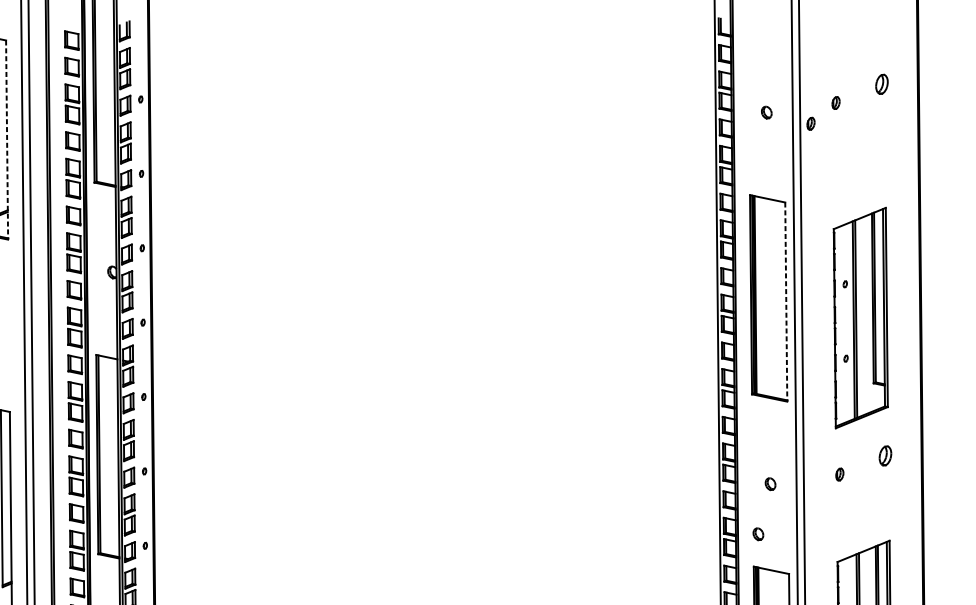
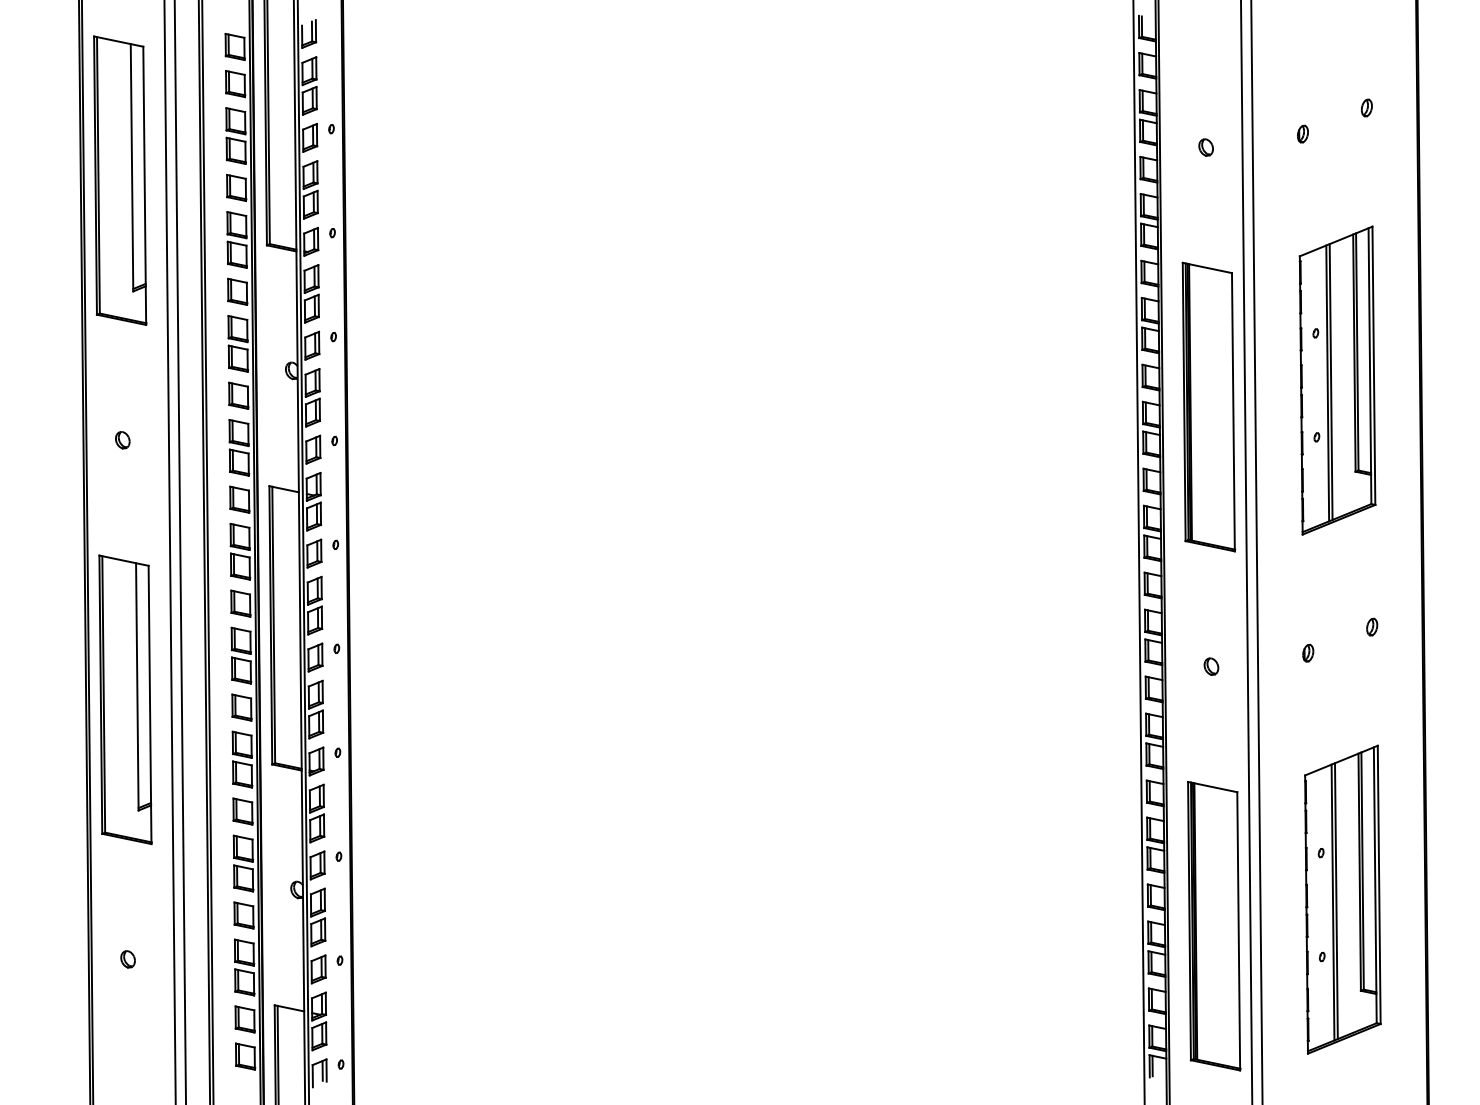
part: (881, 83) -> (1366, 107), size x0.62
part: (810, 123) -> (1267, 162), removed
line: (6, 140) -> (144, 186), dashed -> solid
line: (786, 302) -> (1233, 412), dashed -> solid
part: (860, 318) -> (1337, 380), moved
part: (885, 455) -> (1372, 626), size x0.62
part: (758, 534) -> (1194, 736), removed

